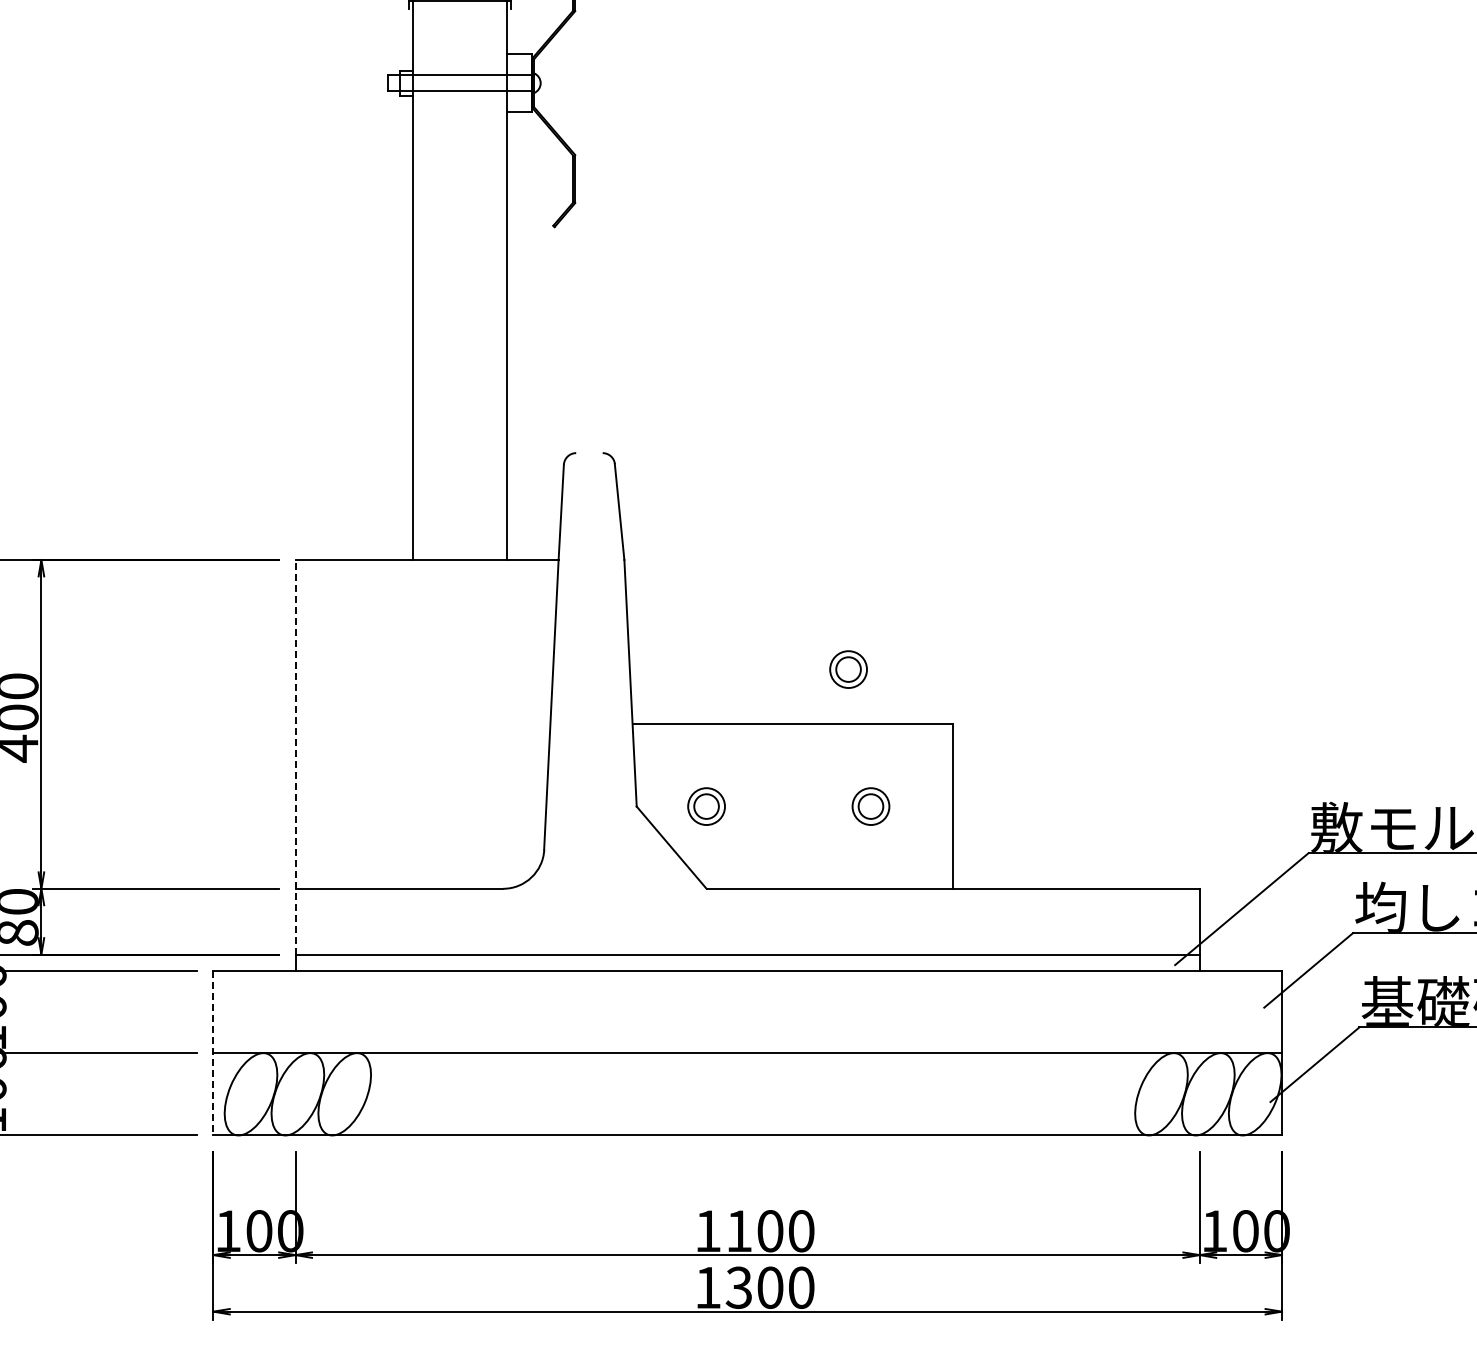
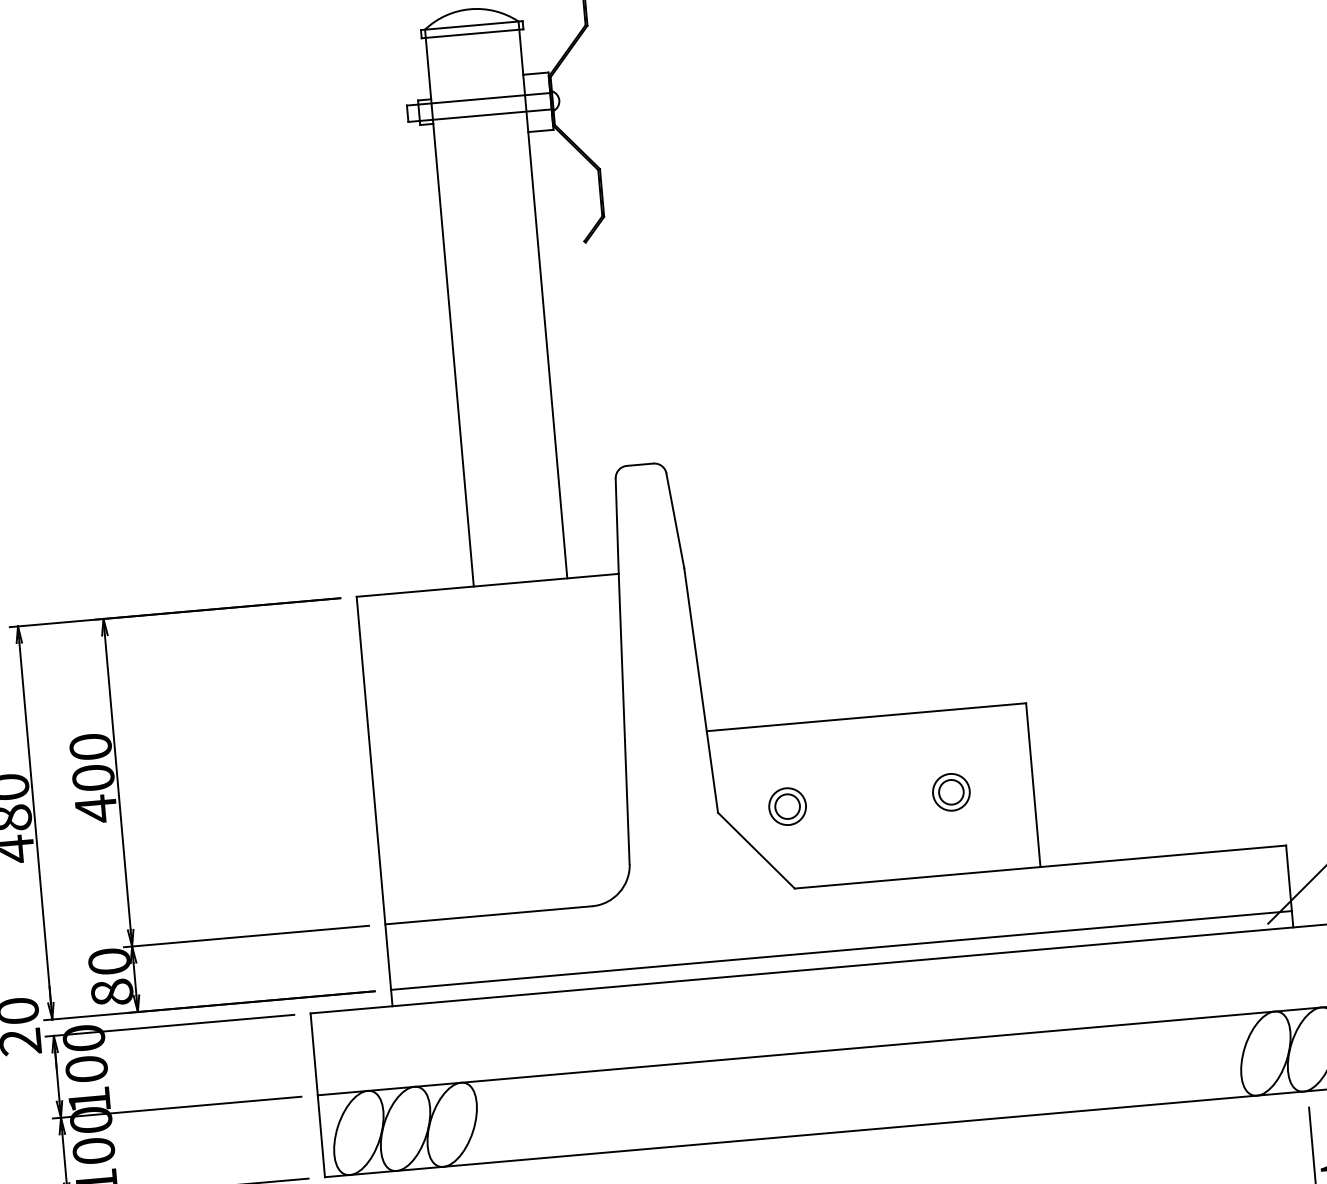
line: (460, 9) -> (473, 34), added
line: (589, 453) -> (640, 465), added
part: (848, 669) -> (917, 657), removed
line: (295, 756) -> (373, 792), dashed -> solid
line: (213, 1053) -> (317, 1095), dashed -> solid

